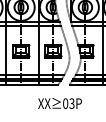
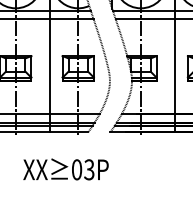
text: (59, 103) -> (64, 169), moved

